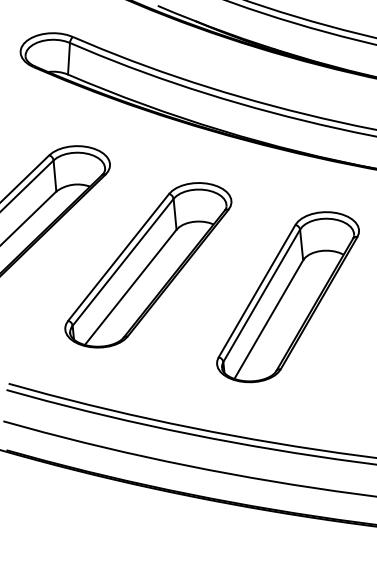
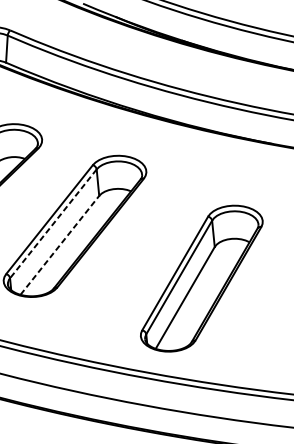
line: (122, 262) -> (52, 224), solid -> dashed
line: (130, 287) -> (59, 245), solid -> dashed
part: (287, 297) -> (201, 278), moved

